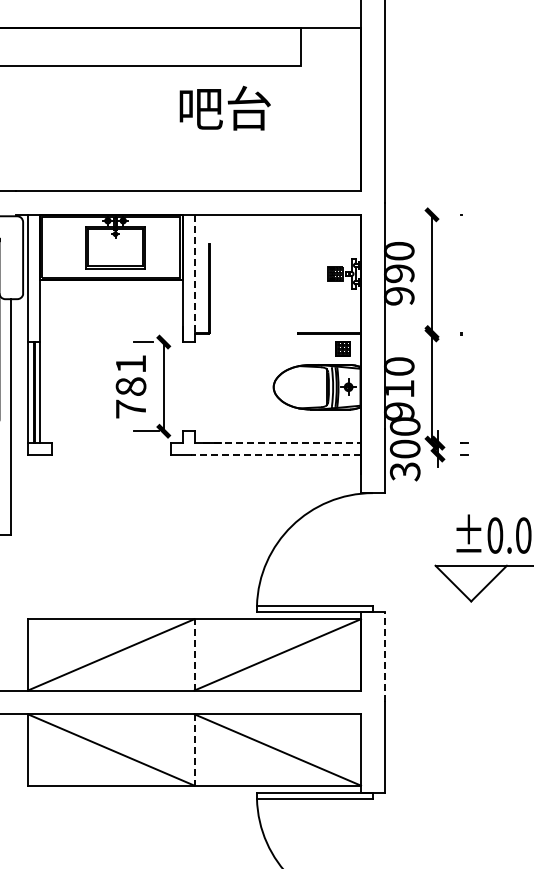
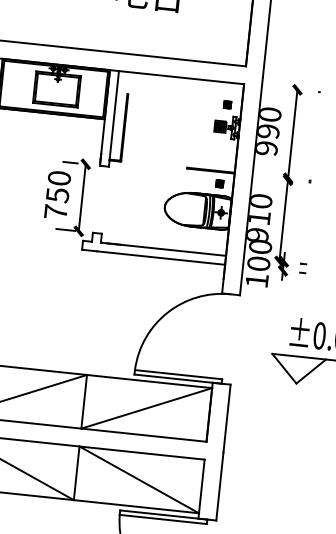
part: (342, 244) -> (227, 105), added
line: (194, 274) -> (114, 115), dashed -> solid
part: (342, 349) -> (219, 184), size x0.62
text: (130, 375) -> (58, 186), 781 -> 750
line: (282, 443) -> (167, 249), dashed -> solid
line: (275, 455) -> (160, 258), dashed -> solid
text: (404, 471) -> (256, 280), 300 -> 100
line: (194, 654) -> (84, 401), dashed -> solid
line: (384, 656) -> (226, 418), dashed -> solid
line: (194, 750) -> (76, 473), dashed -> solid

